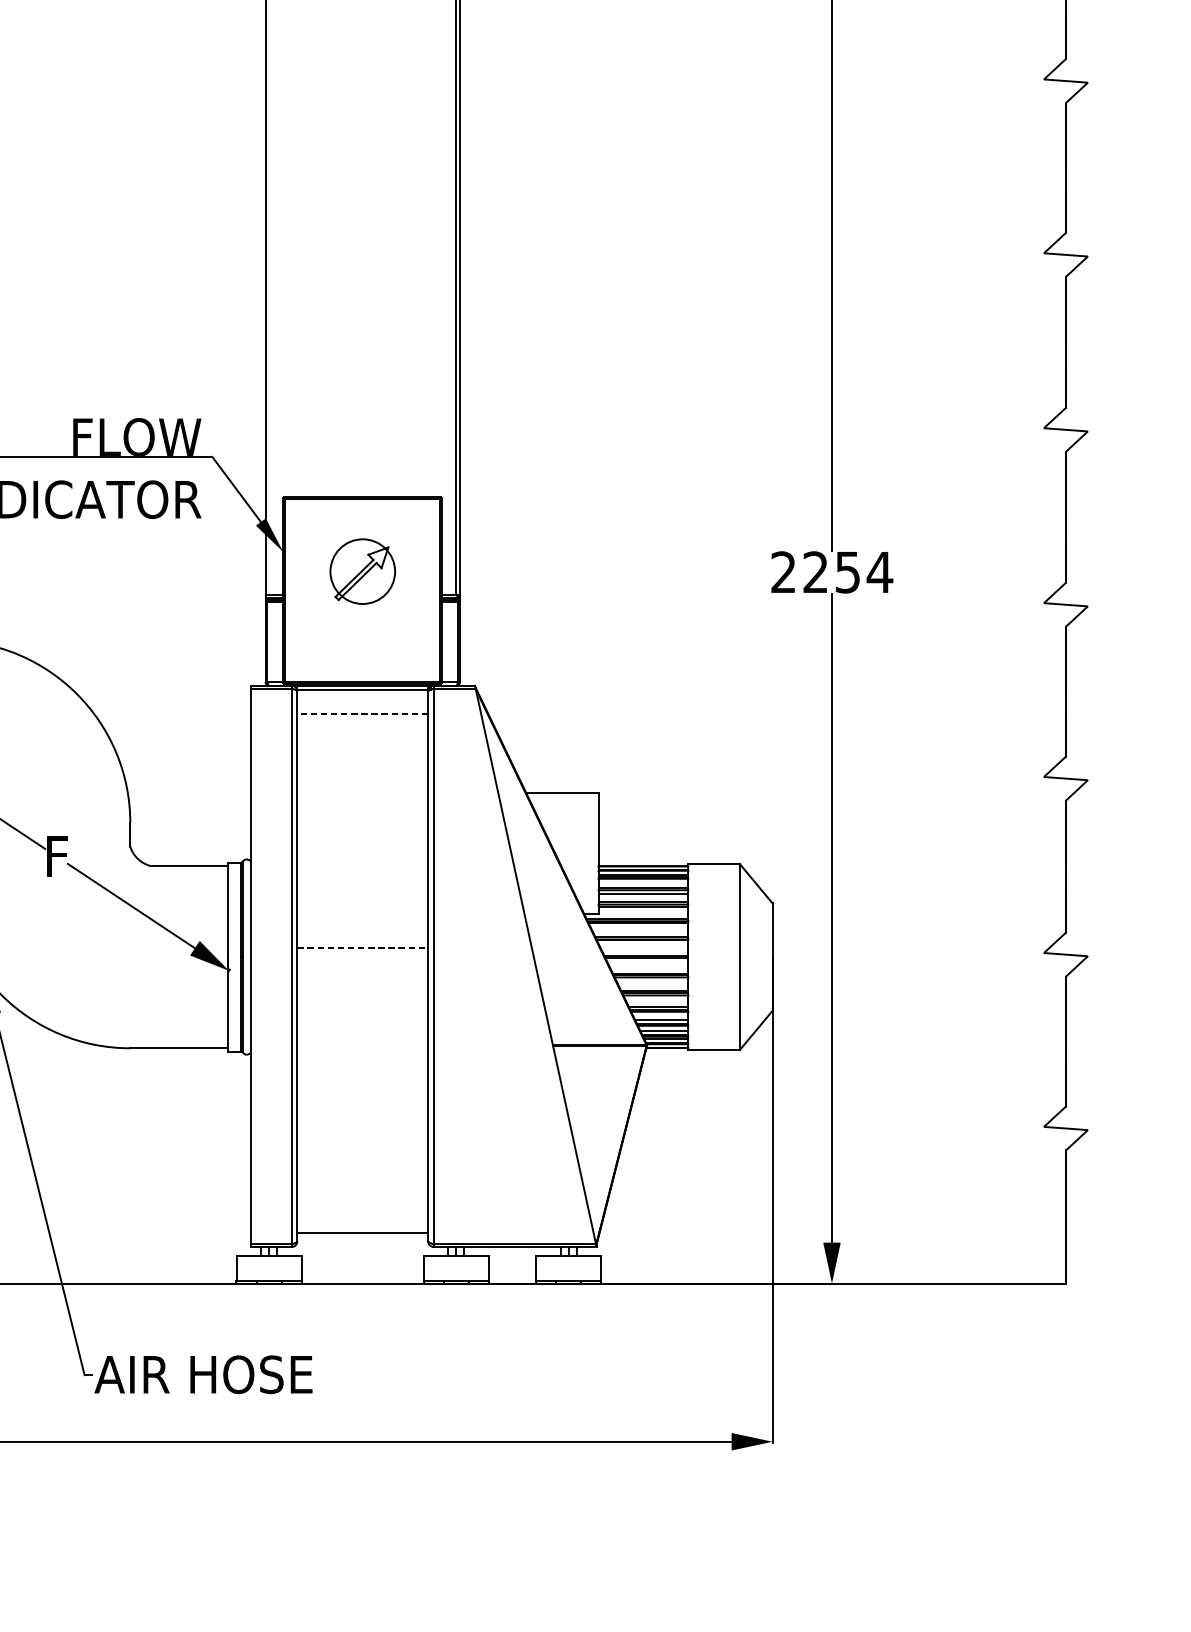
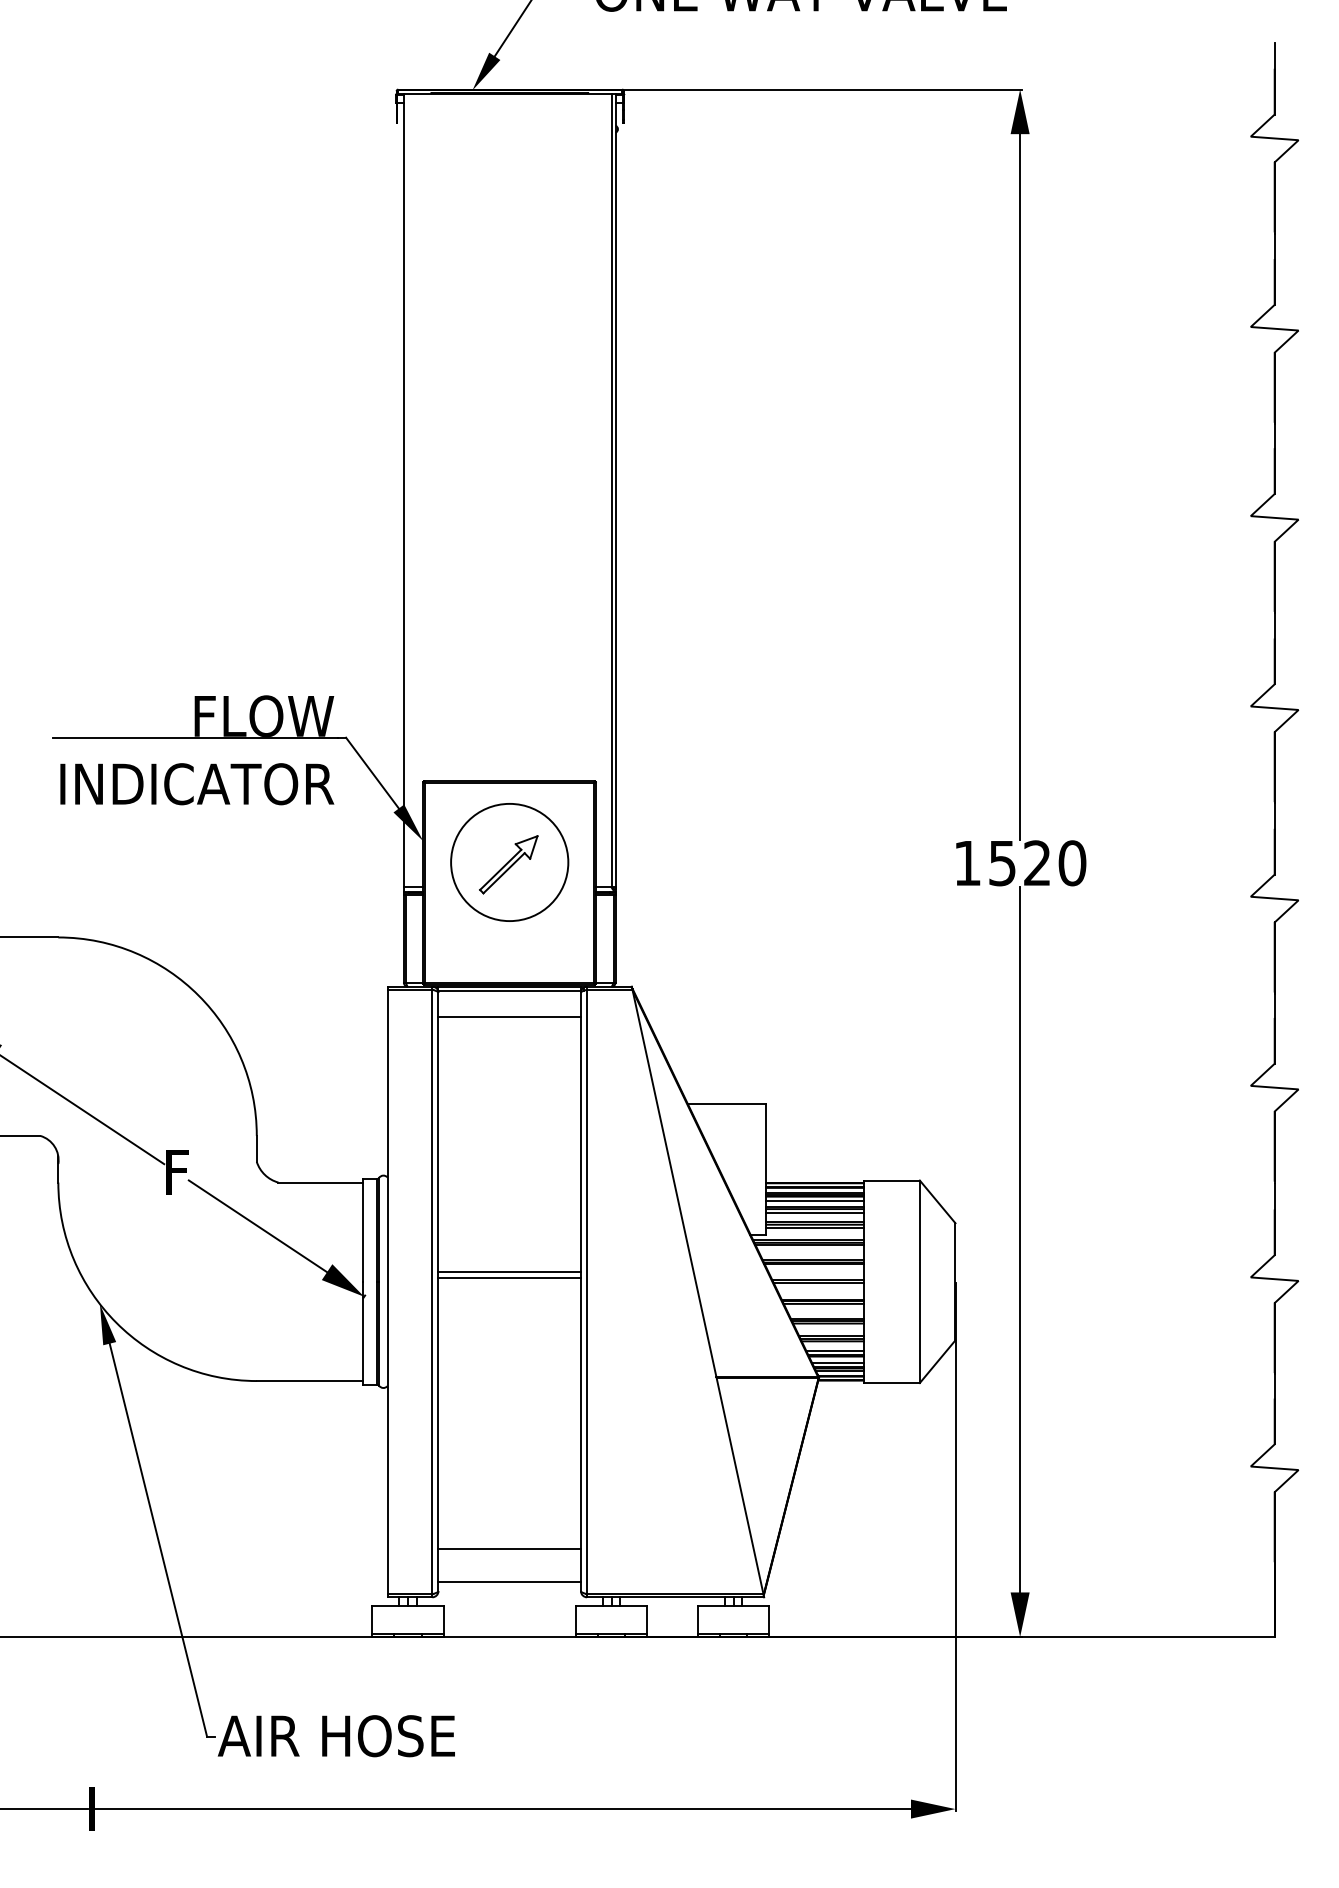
circle: (362, 571) -> (509, 862), size x1.67
text: (832, 572) -> (1020, 863), 2254 -> 1520
line: (362, 714) -> (509, 1017), dashed -> solid
line: (642, 883) -> (814, 1201), added
line: (363, 947) -> (510, 1271), dashed -> solid
line: (362, 954) -> (509, 1278), added
line: (362, 1202) -> (509, 1548), added

